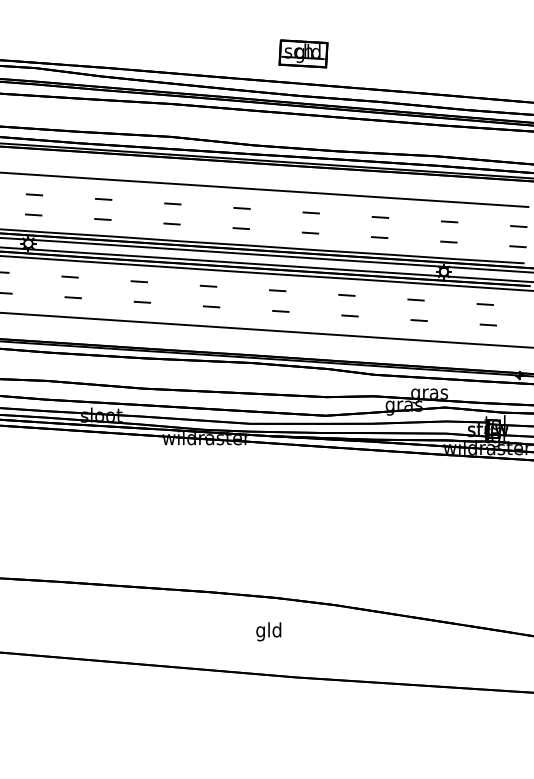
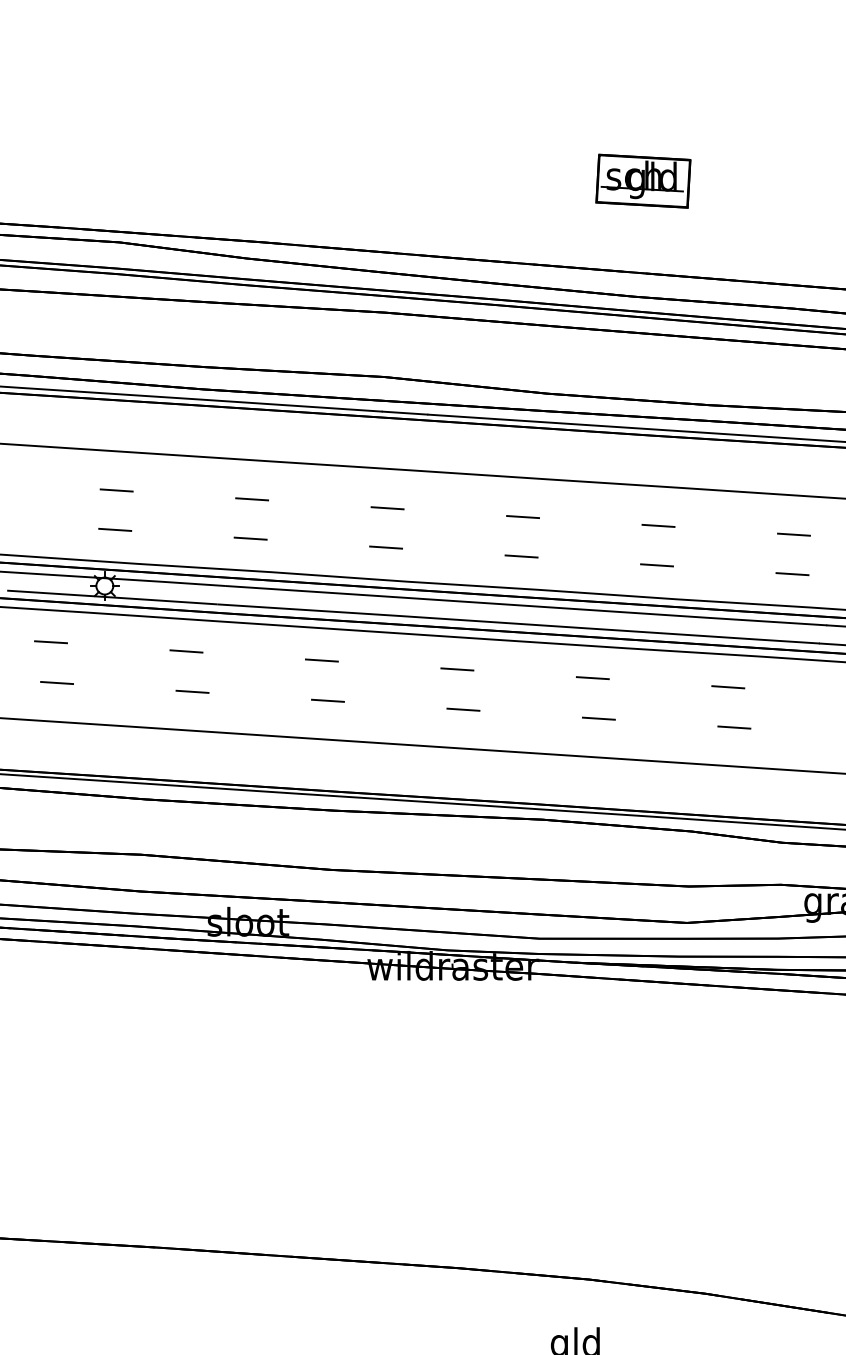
part: (303, 53) -> (643, 180), moved

